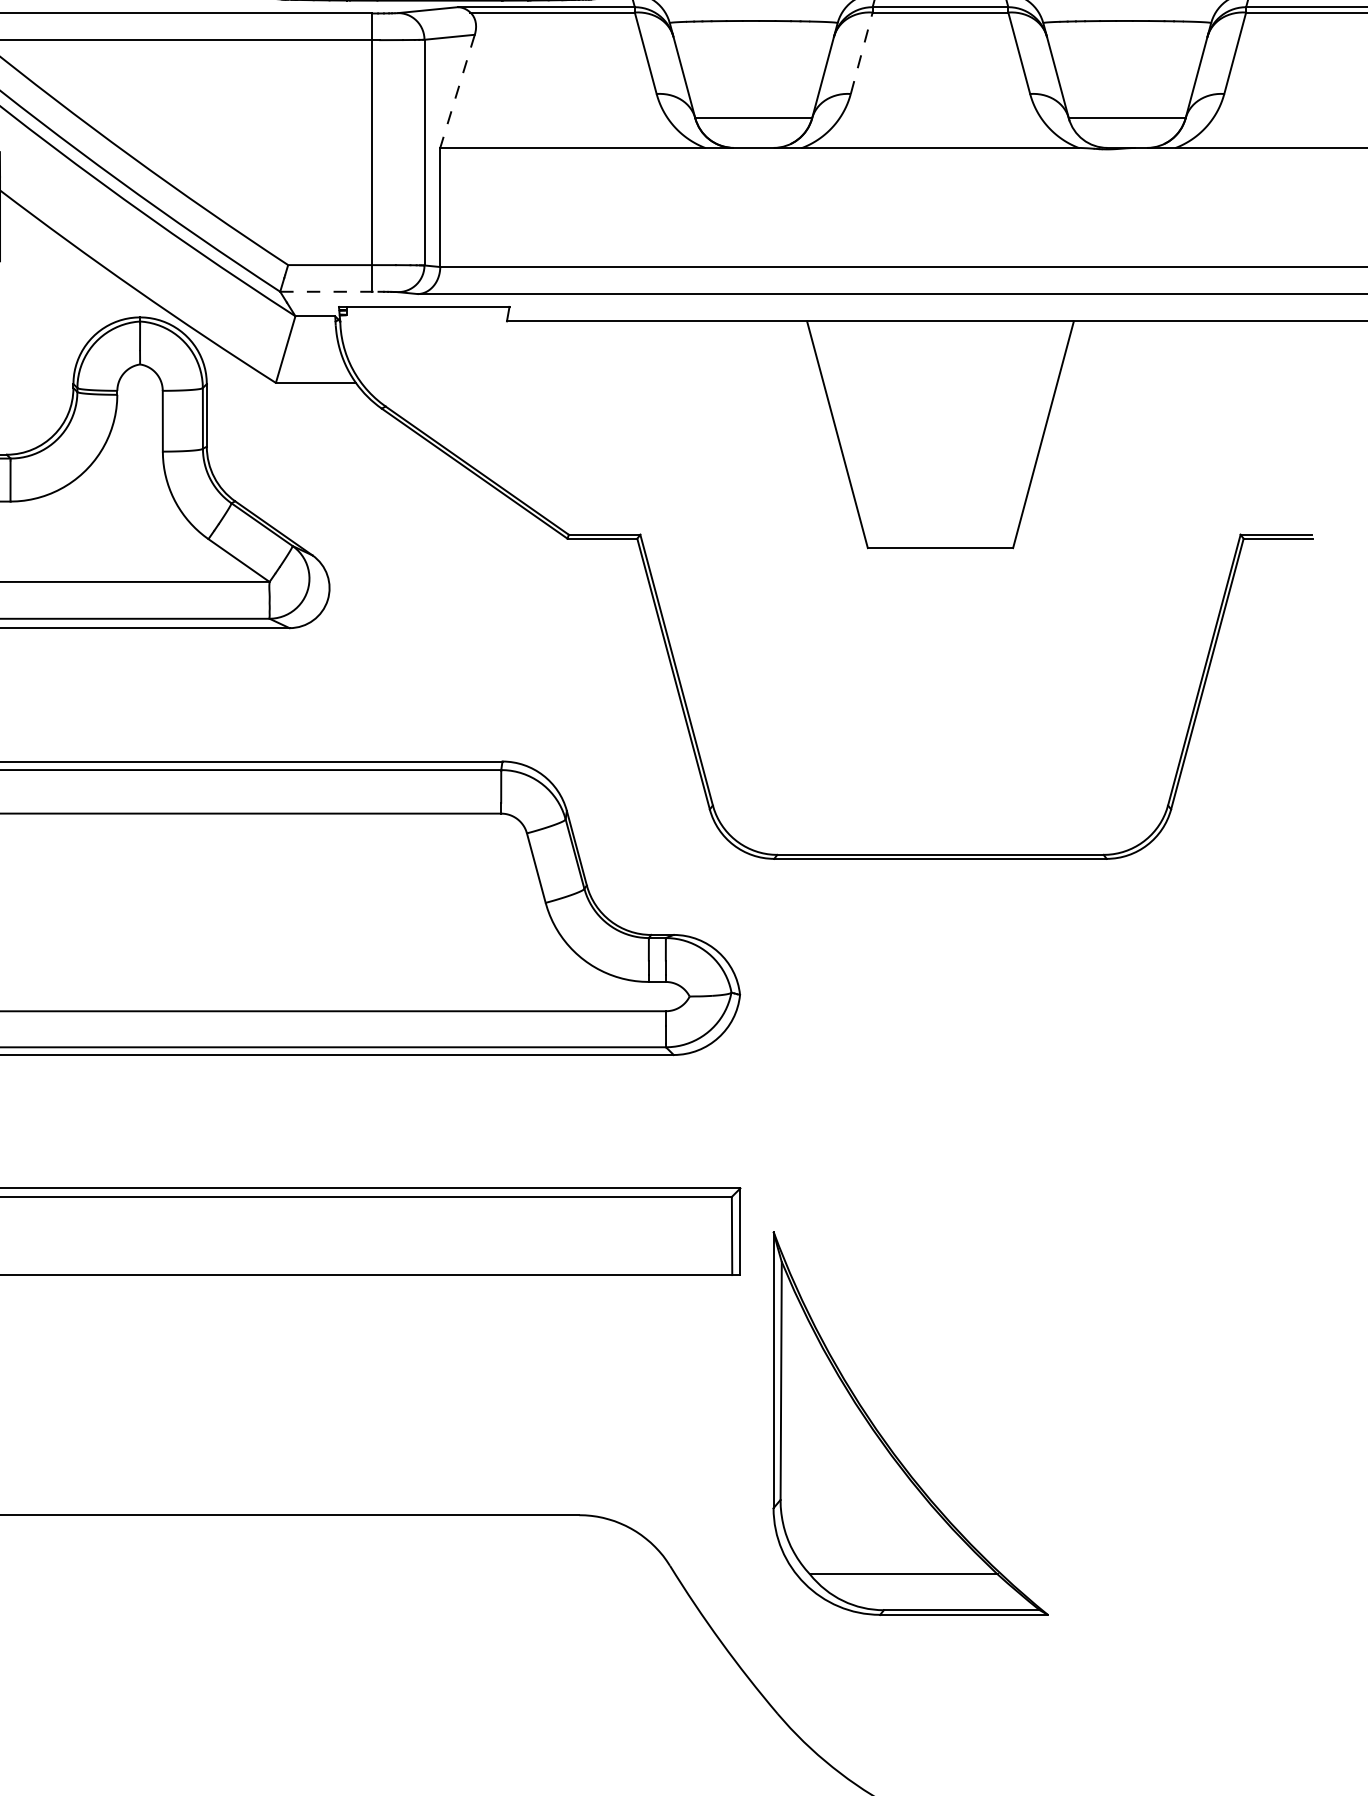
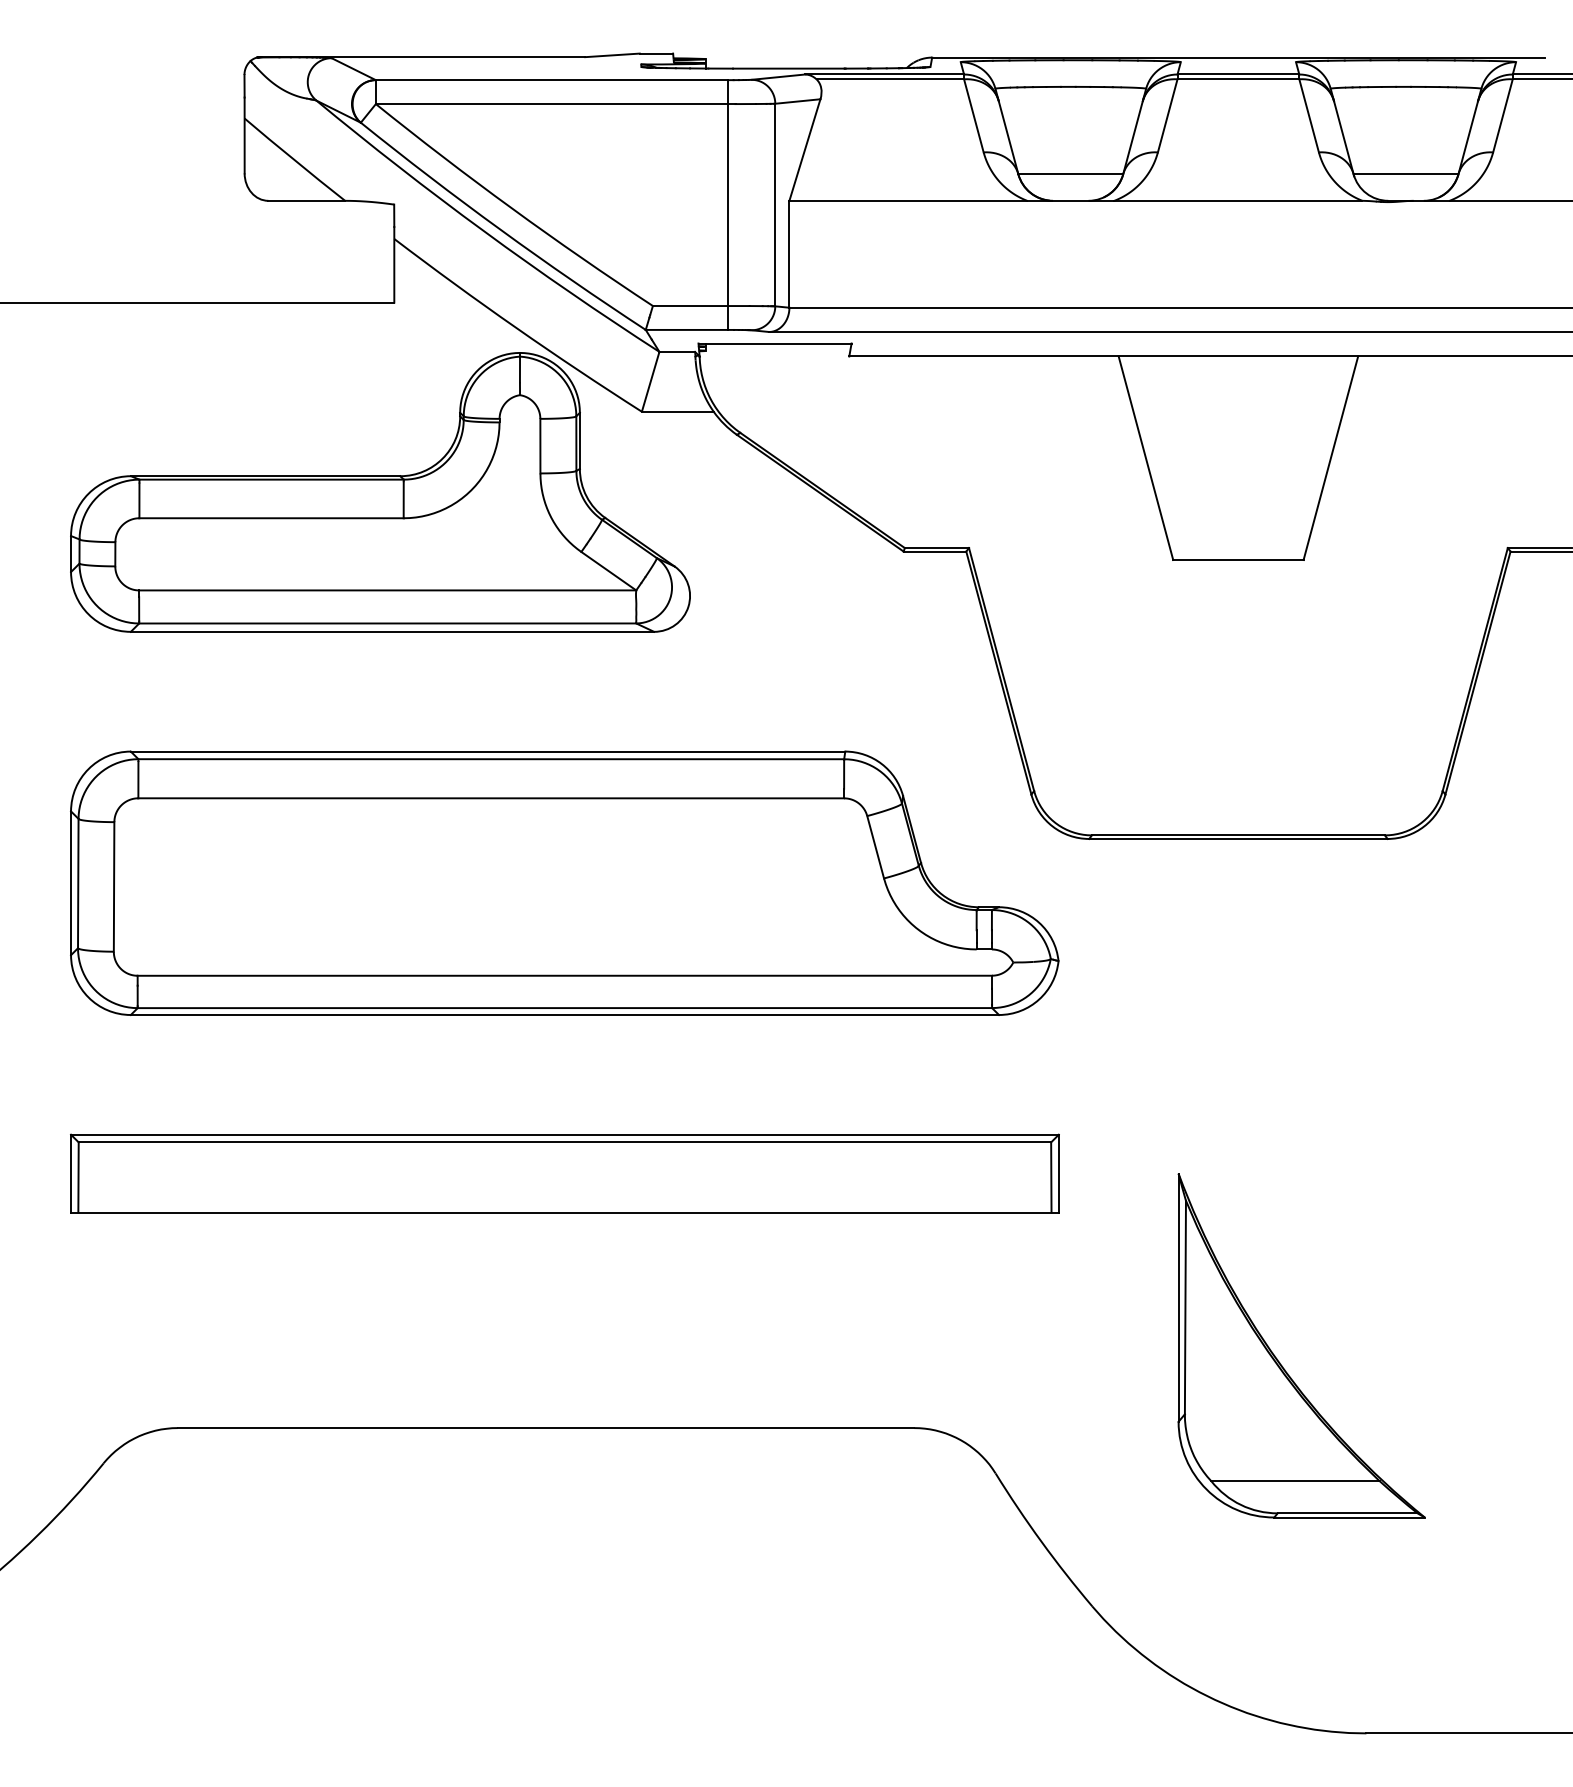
line: (861, 52) -> (1167, 115), dashed -> solid
line: (457, 91) -> (804, 150), dashed -> solid
line: (330, 291) -> (690, 329), dashed -> solid
part: (887, 1442) -> (1280, 1362), moved

